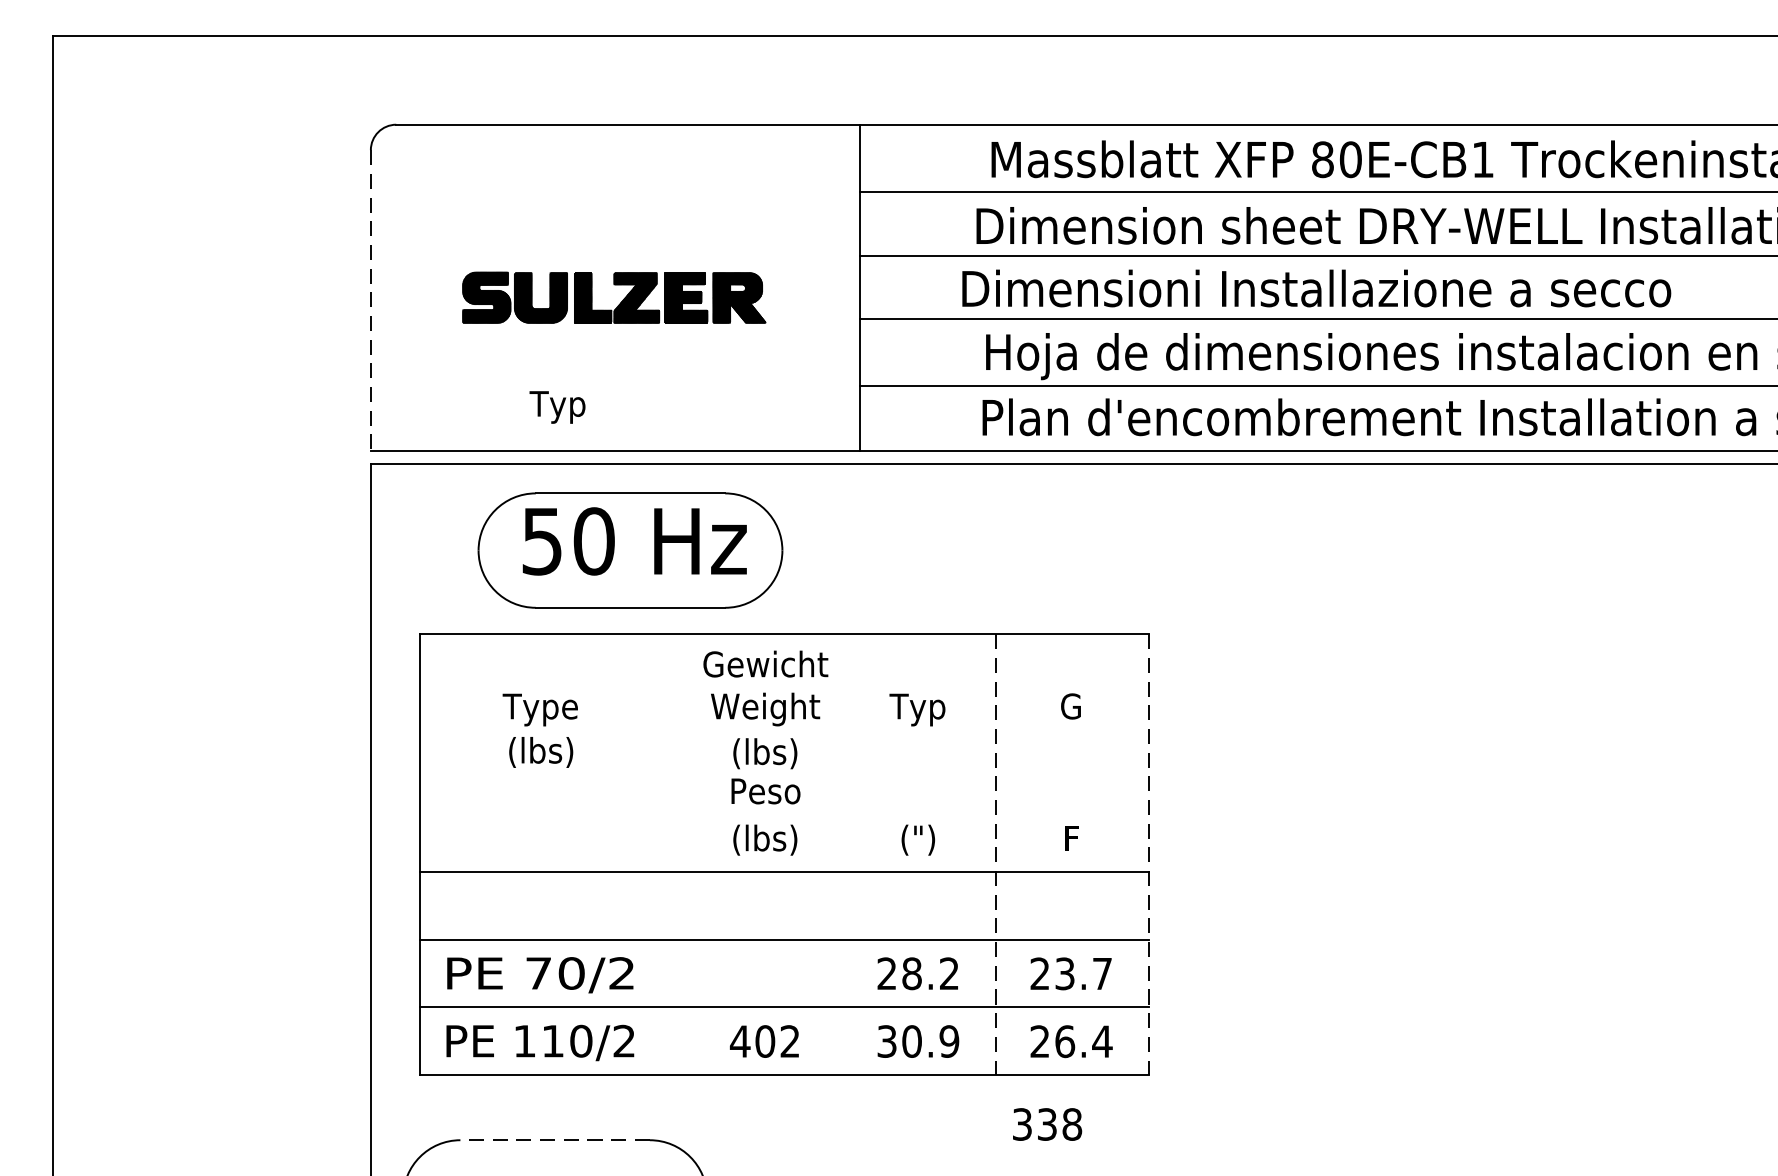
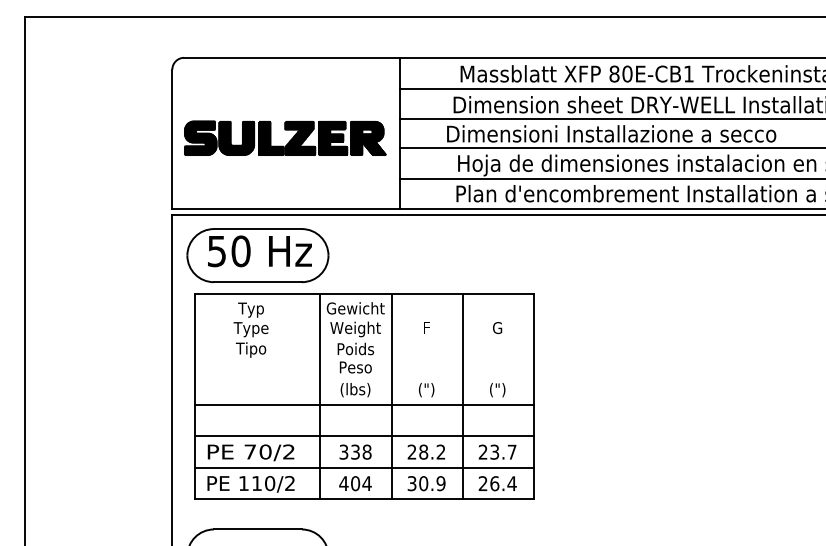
part: (614, 296) -> (285, 137), size x1.43
line: (371, 300) -> (172, 139), dashed -> solid
text: (556, 406) -> (250, 309), moved
part: (629, 550) -> (257, 255), moved
text: (918, 709) -> (426, 329), Typ -> F
text: (539, 752) -> (250, 349), (lbs) -> Tipo
text: (765, 752) -> (355, 349), (lbs) -> Poids
text: (1070, 840) -> (497, 390), F -> (")
line: (689, 853) -> (320, 396), added
line: (842, 853) -> (391, 396), added
line: (995, 856) -> (462, 397), dashed -> solid
line: (1148, 856) -> (533, 397), dashed -> solid
text: (788, 1041) -> (366, 483), 402 -> 404
text: (1047, 1123) -> (355, 451), moved
line: (554, 1140) -> (257, 529), dashed -> solid

